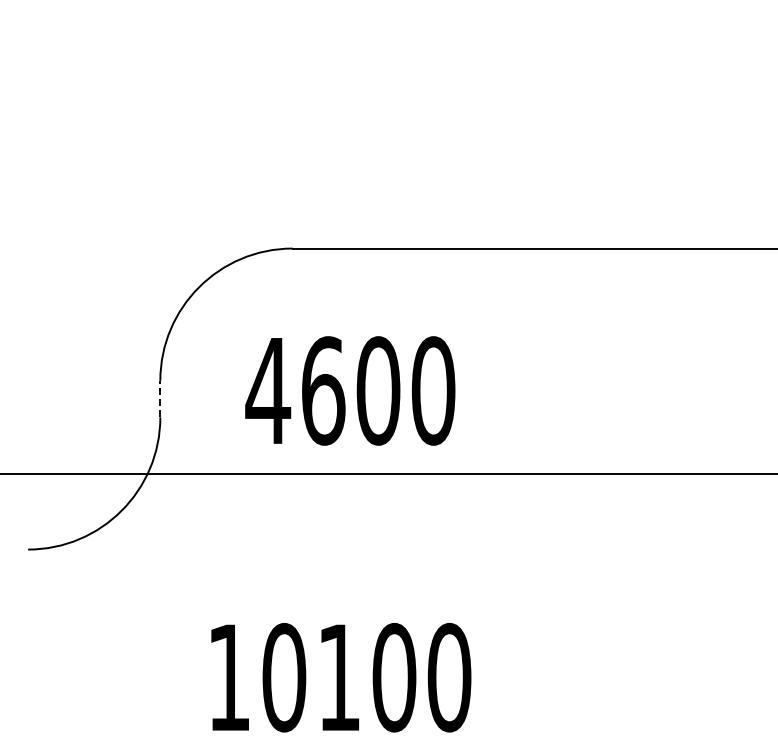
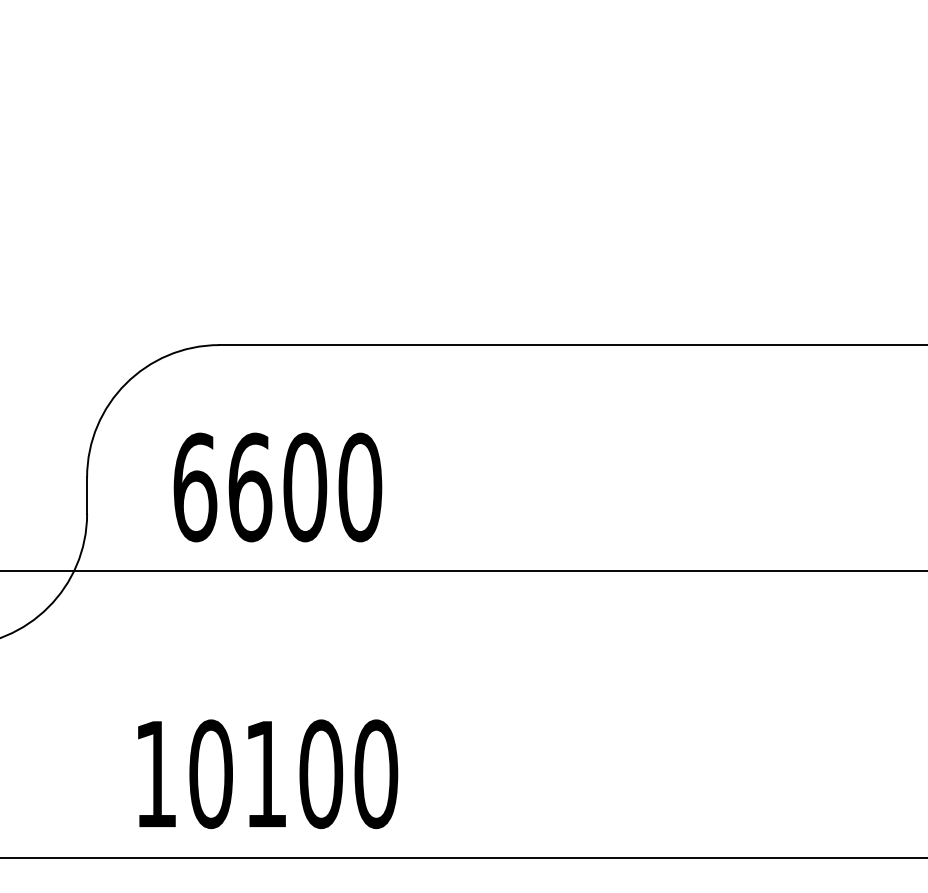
text: (267, 390) -> (194, 487), 4600 -> 6600
line: (160, 398) -> (87, 495), dashed -> solid

